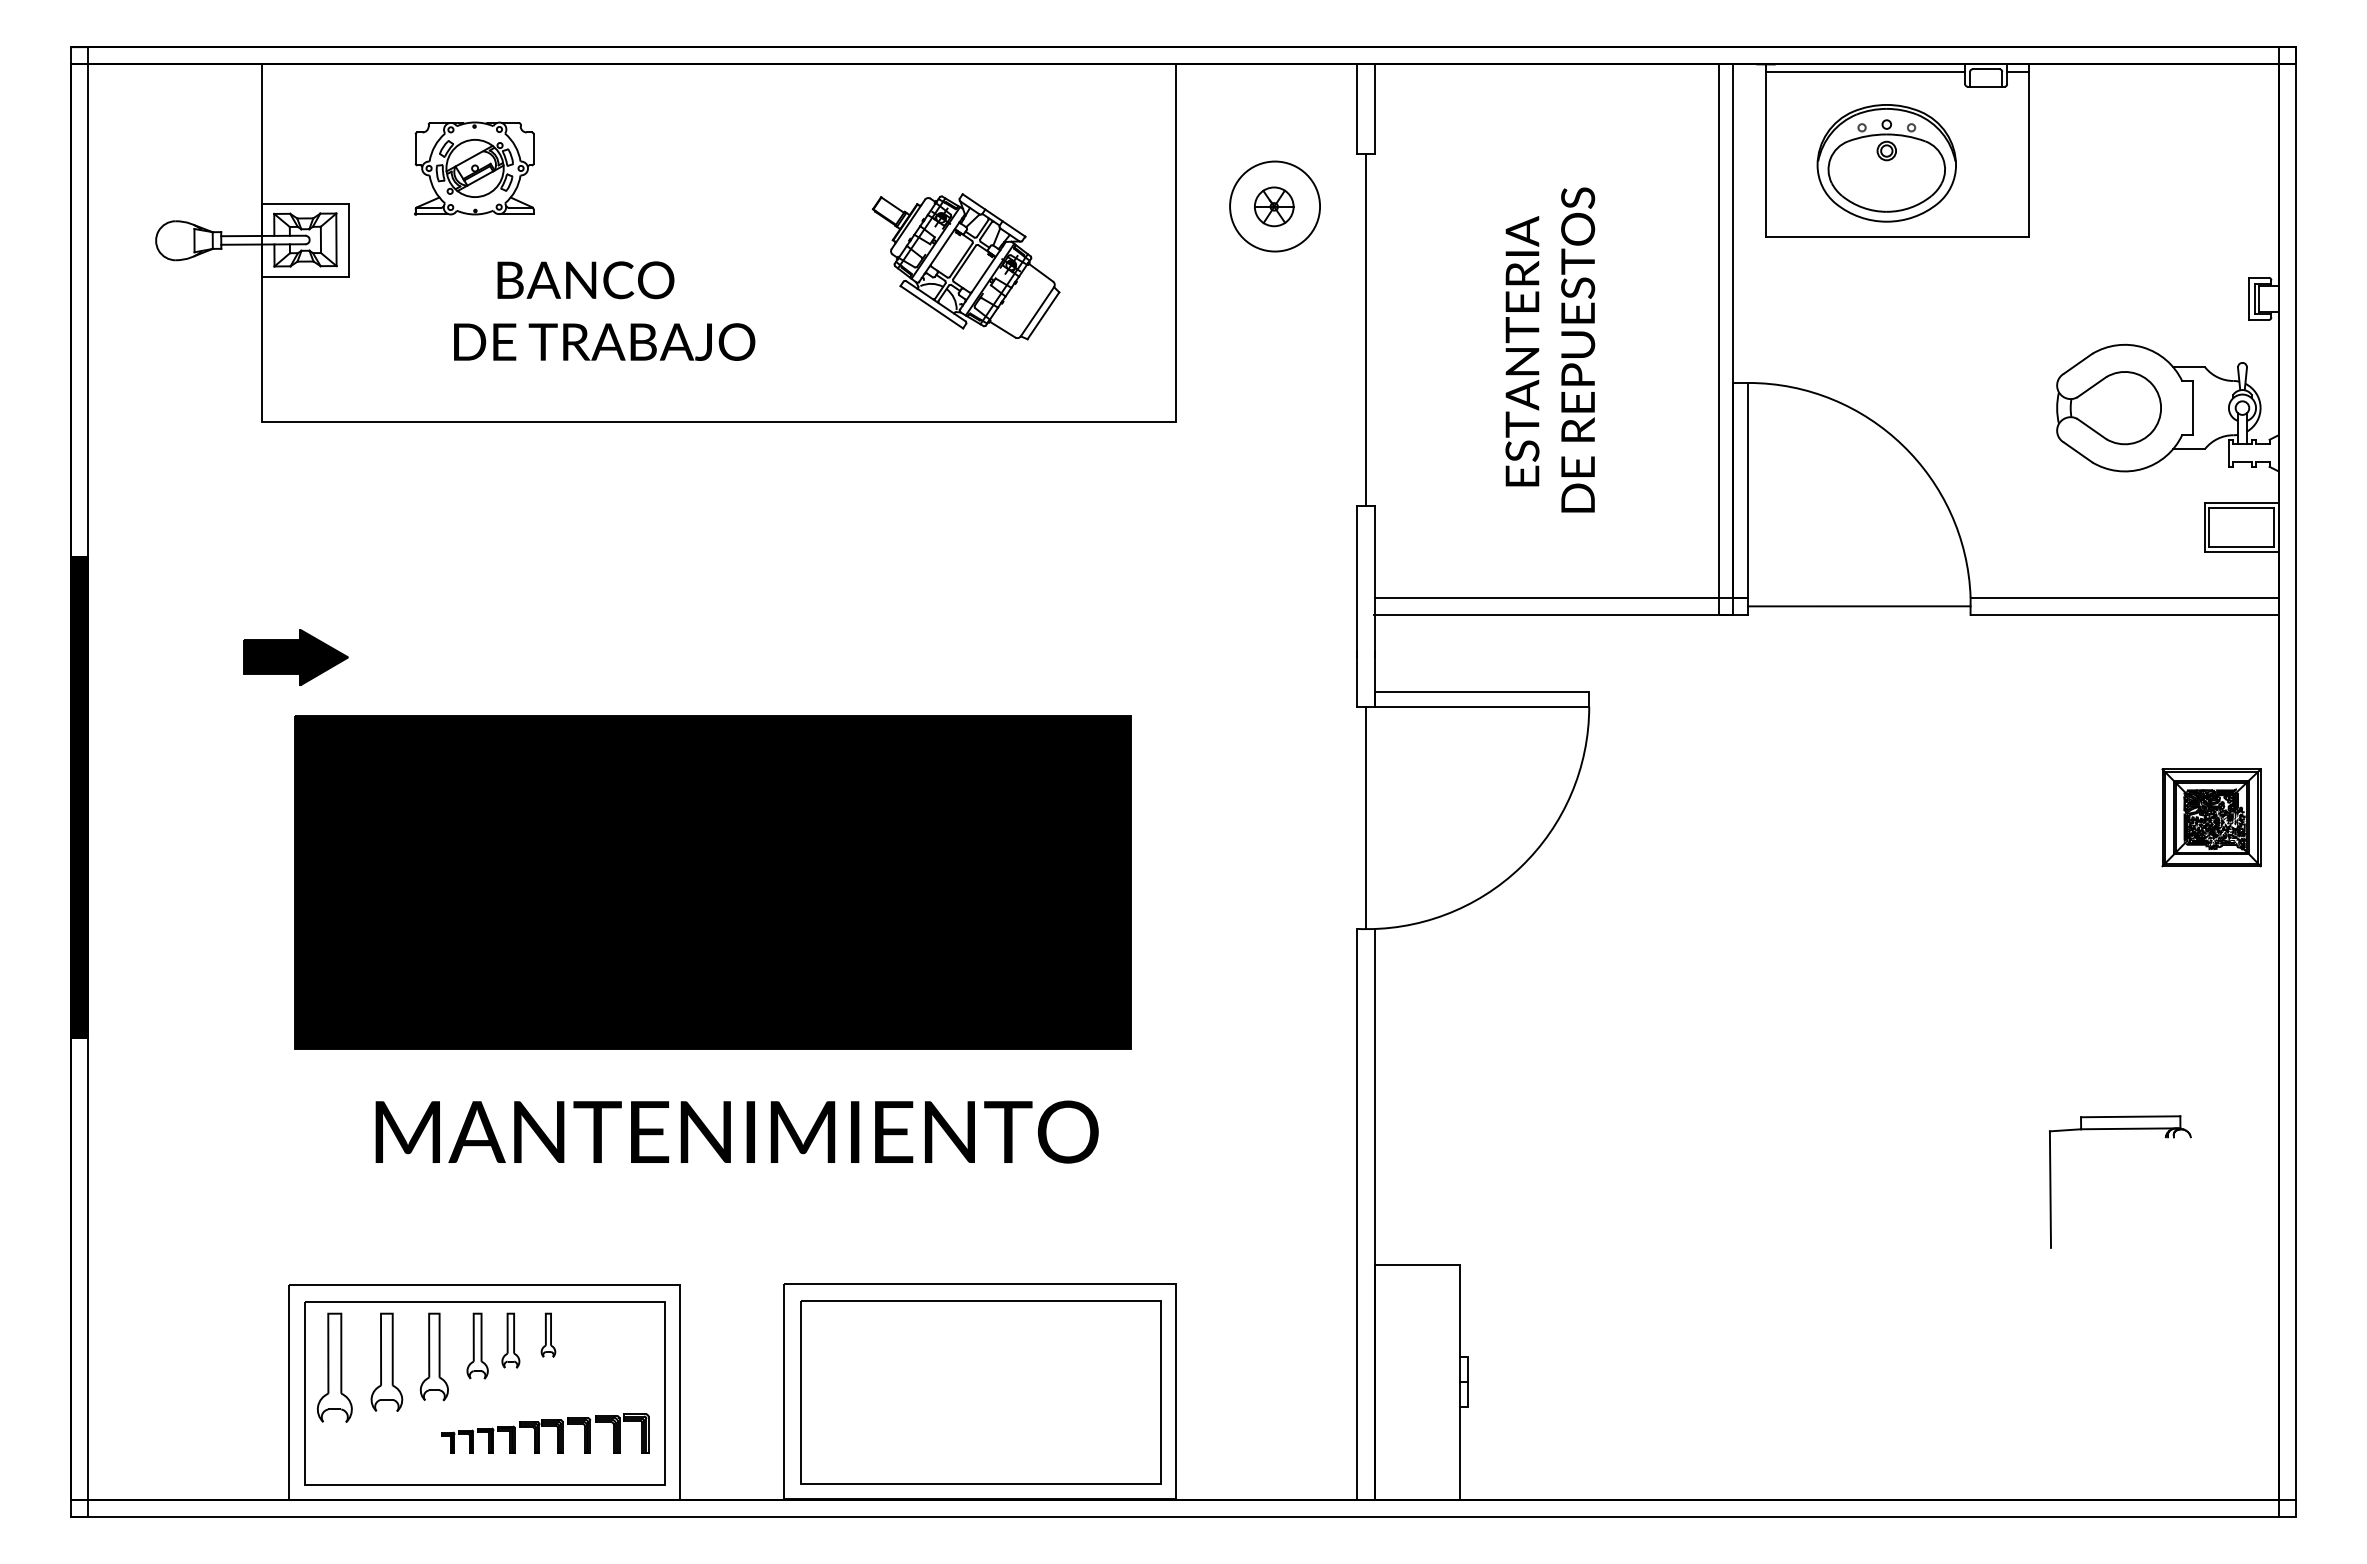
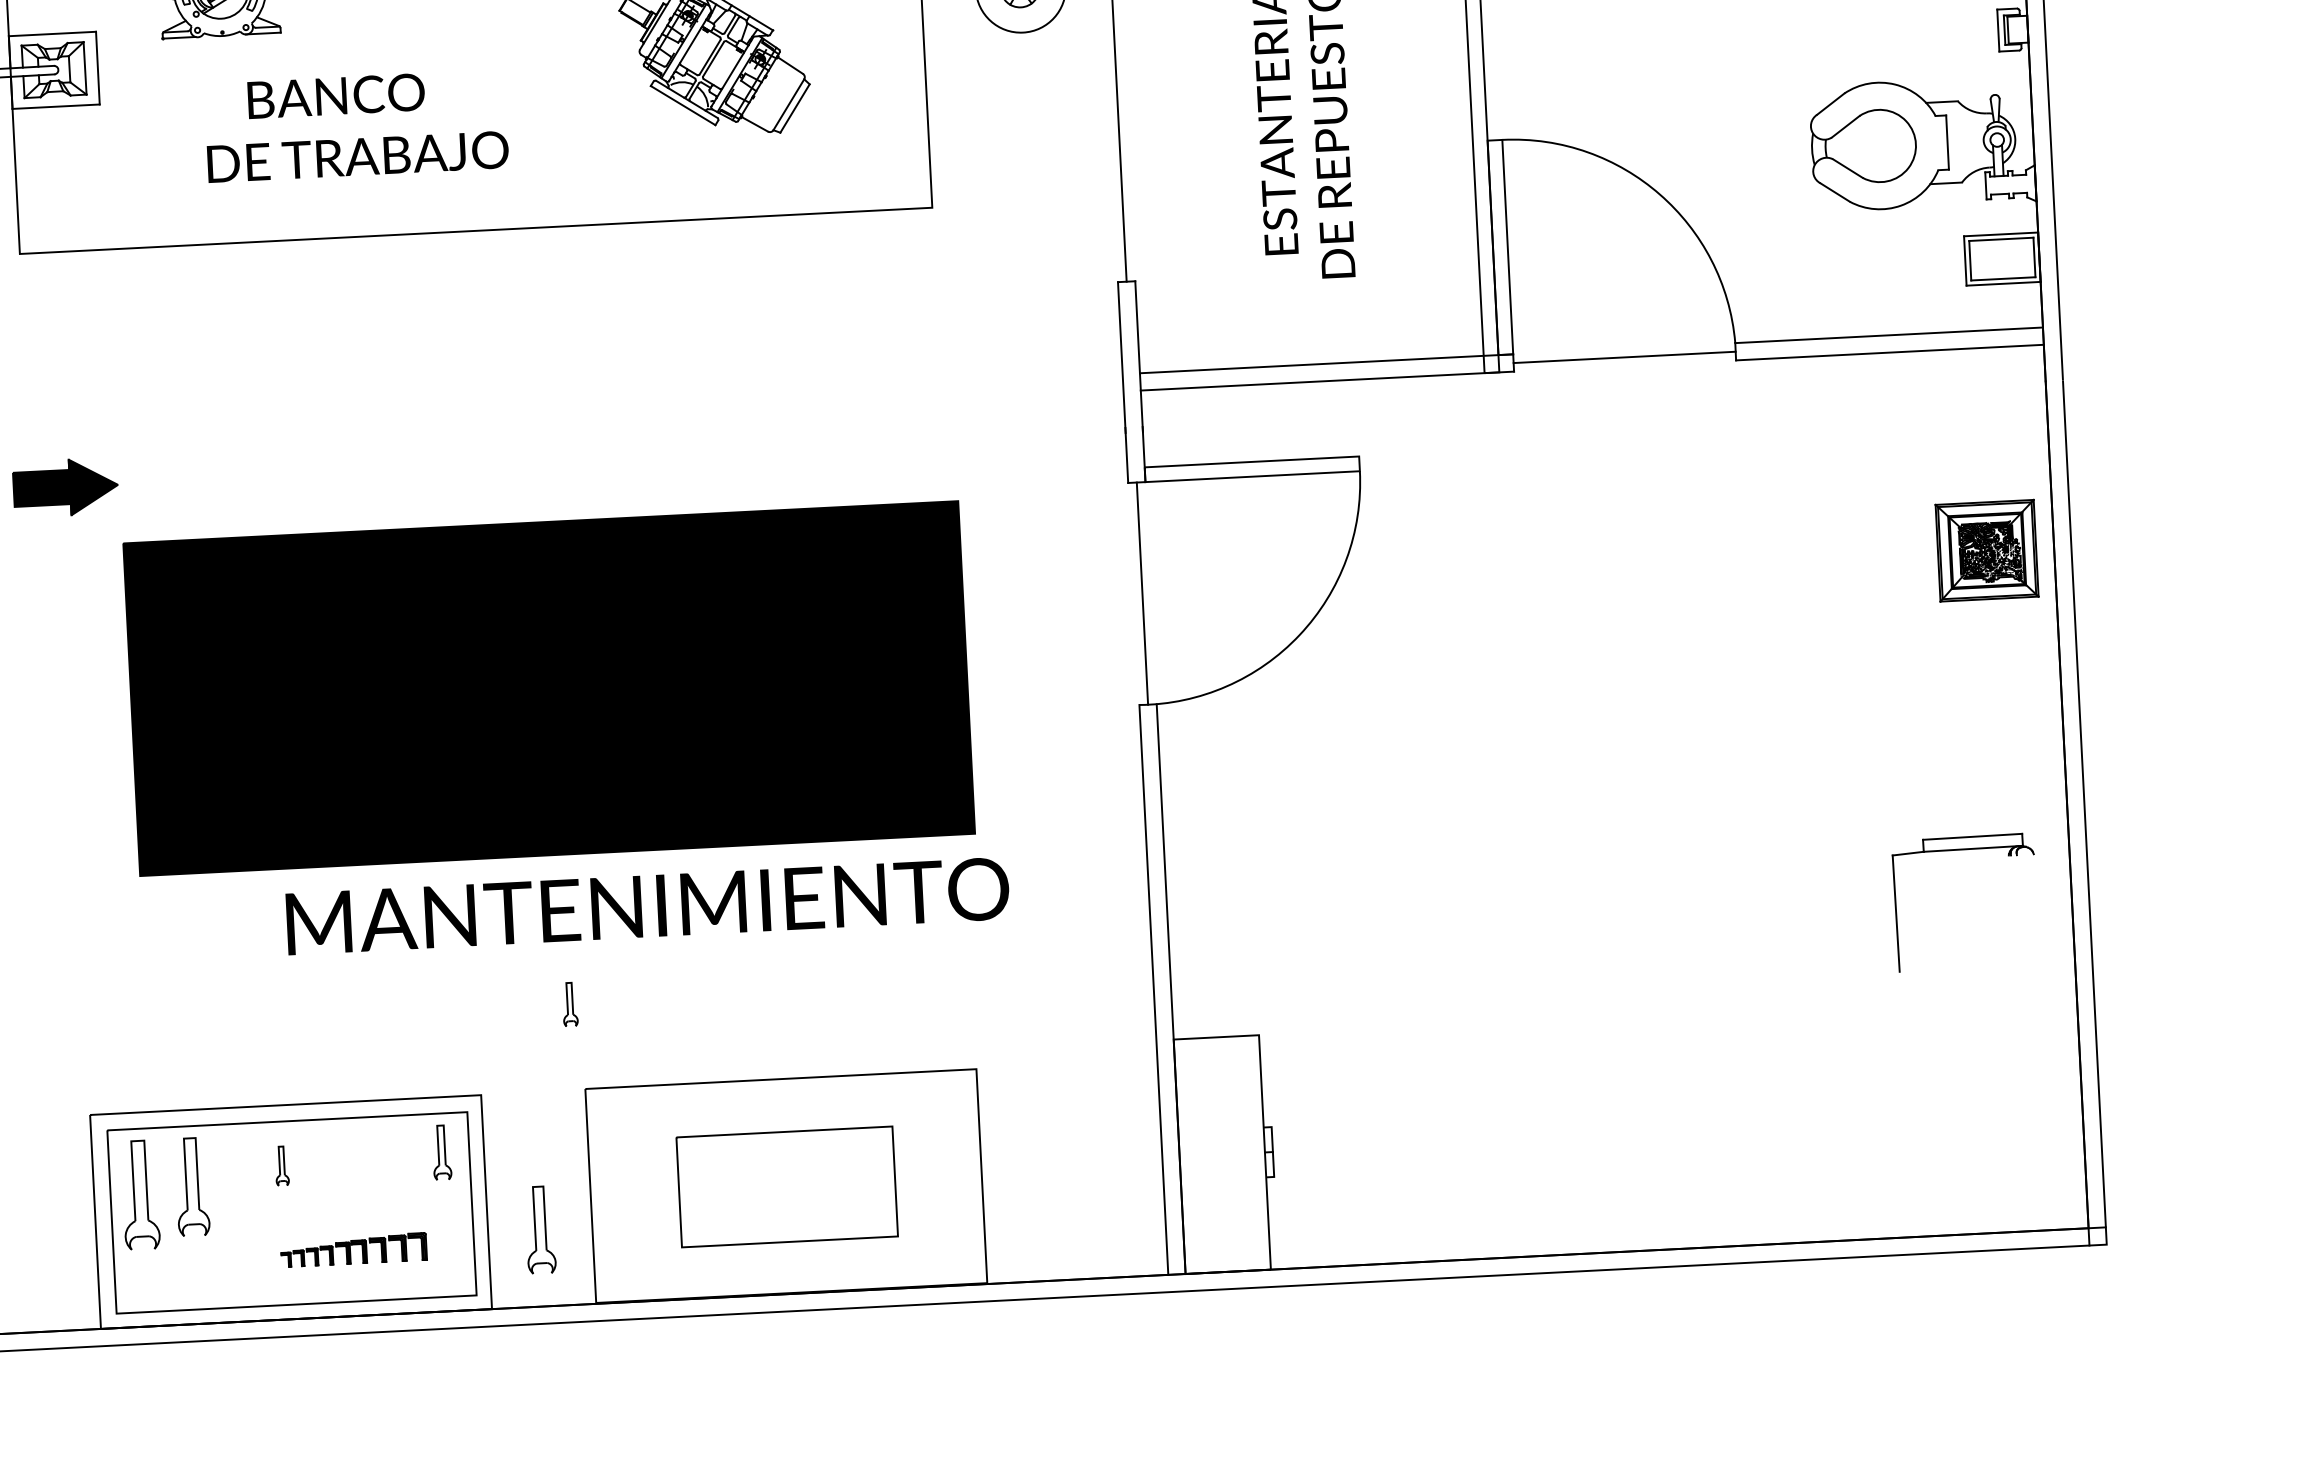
part: (712, 882) -> (549, 688), moved
part: (2120, 1129) -> (1963, 850), moved
text: (736, 1131) -> (647, 905), moved
part: (548, 1334) -> (570, 1003), moved
part: (510, 1340) -> (441, 1152), moved
part: (477, 1345) -> (281, 1165), size x0.6
part: (433, 1356) -> (539, 1229), moved
part: (980, 1392) -> (786, 1187), size x0.6
part: (545, 1433) -> (354, 1249), size x0.7

